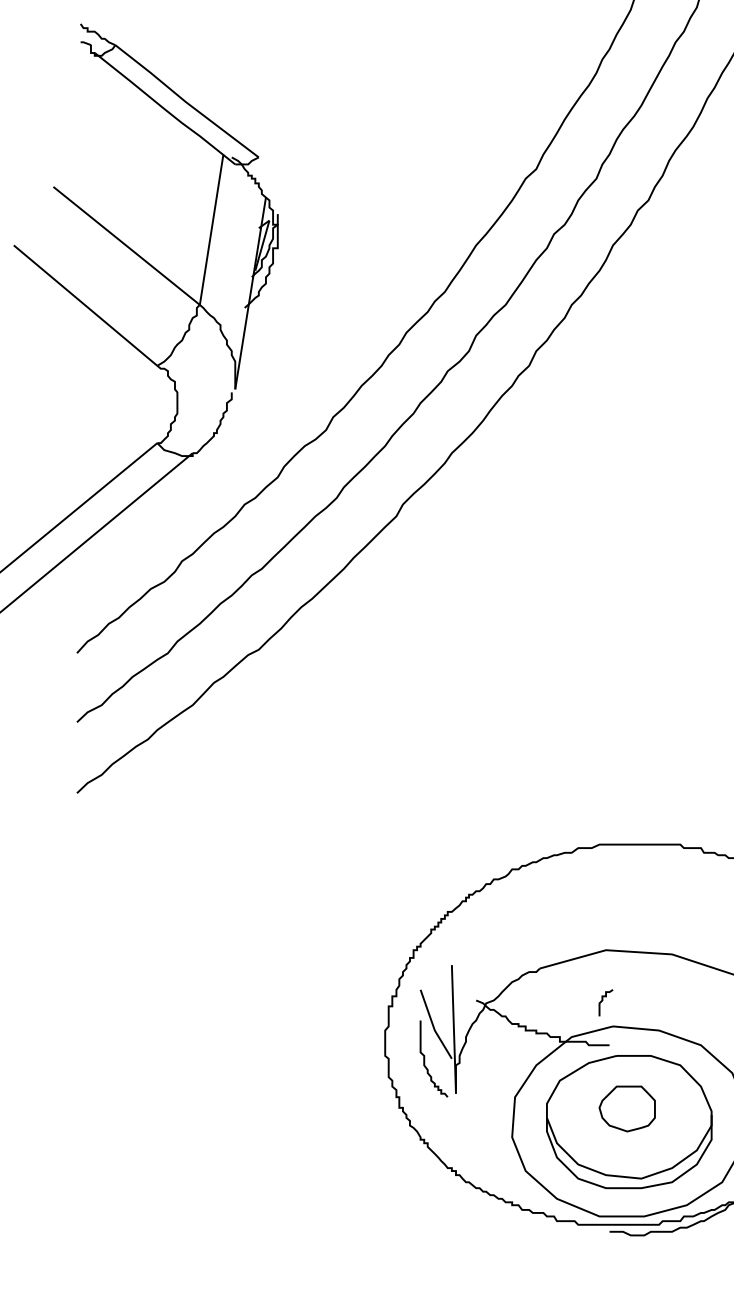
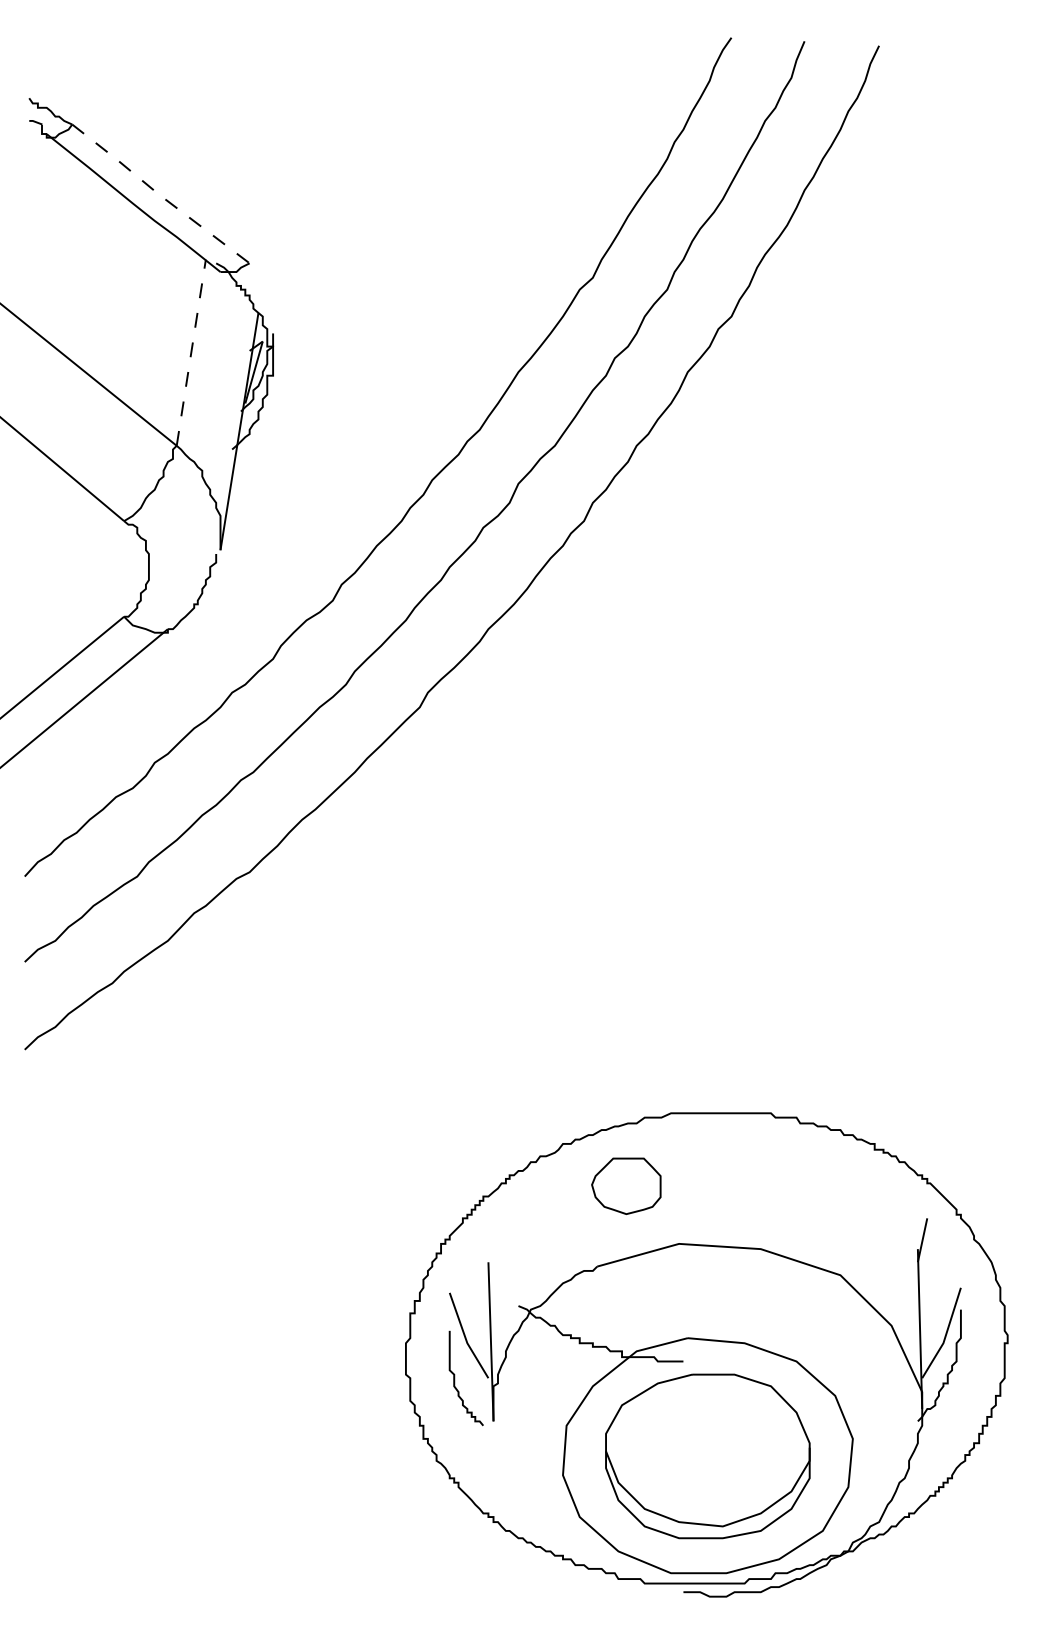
line: (185, 101) -> (159, 194), solid -> dashed
line: (211, 229) -> (191, 352), solid -> dashed
curve: (603, 1000) -> (675, 1306), removed
part: (627, 1108) -> (626, 1185), moved

